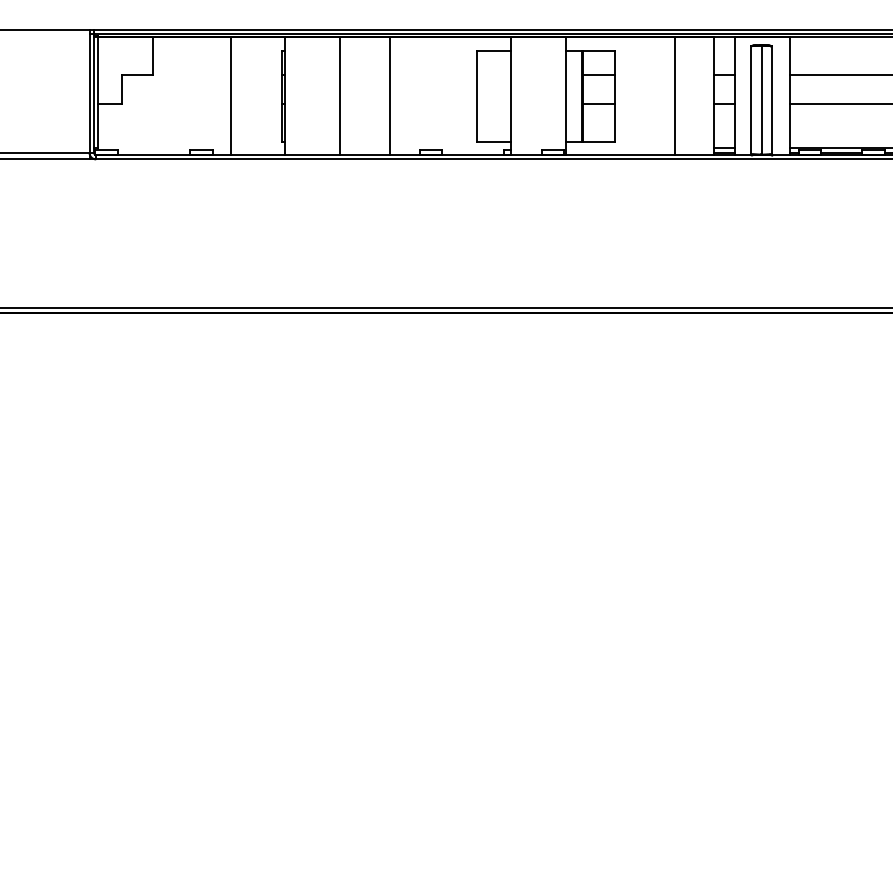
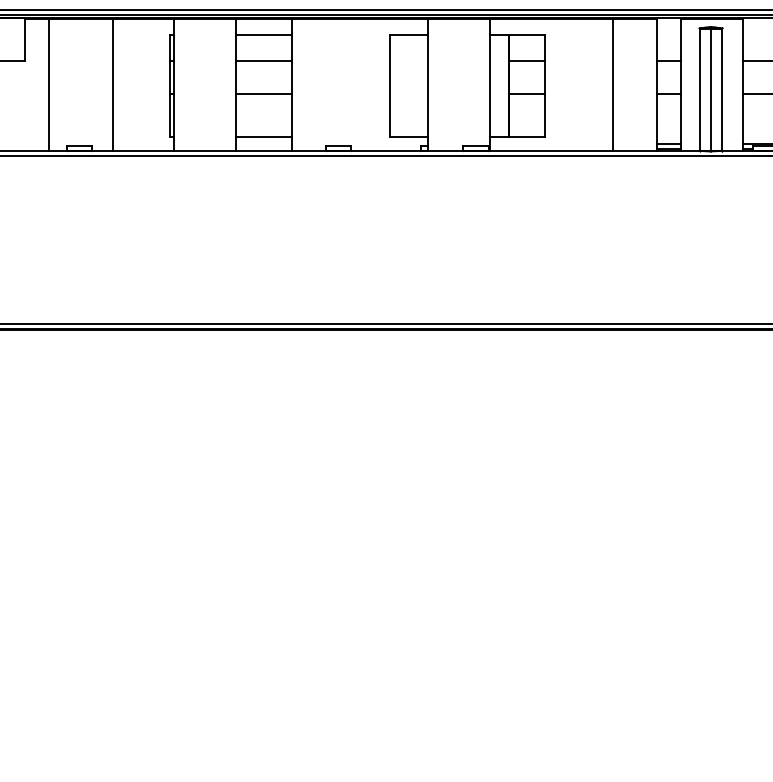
line: (365, 51) -> (264, 34), added
line: (365, 74) -> (264, 60), added
line: (174, 95) -> (49, 84), added
line: (365, 103) -> (264, 93), added
line: (365, 142) -> (264, 137), added

